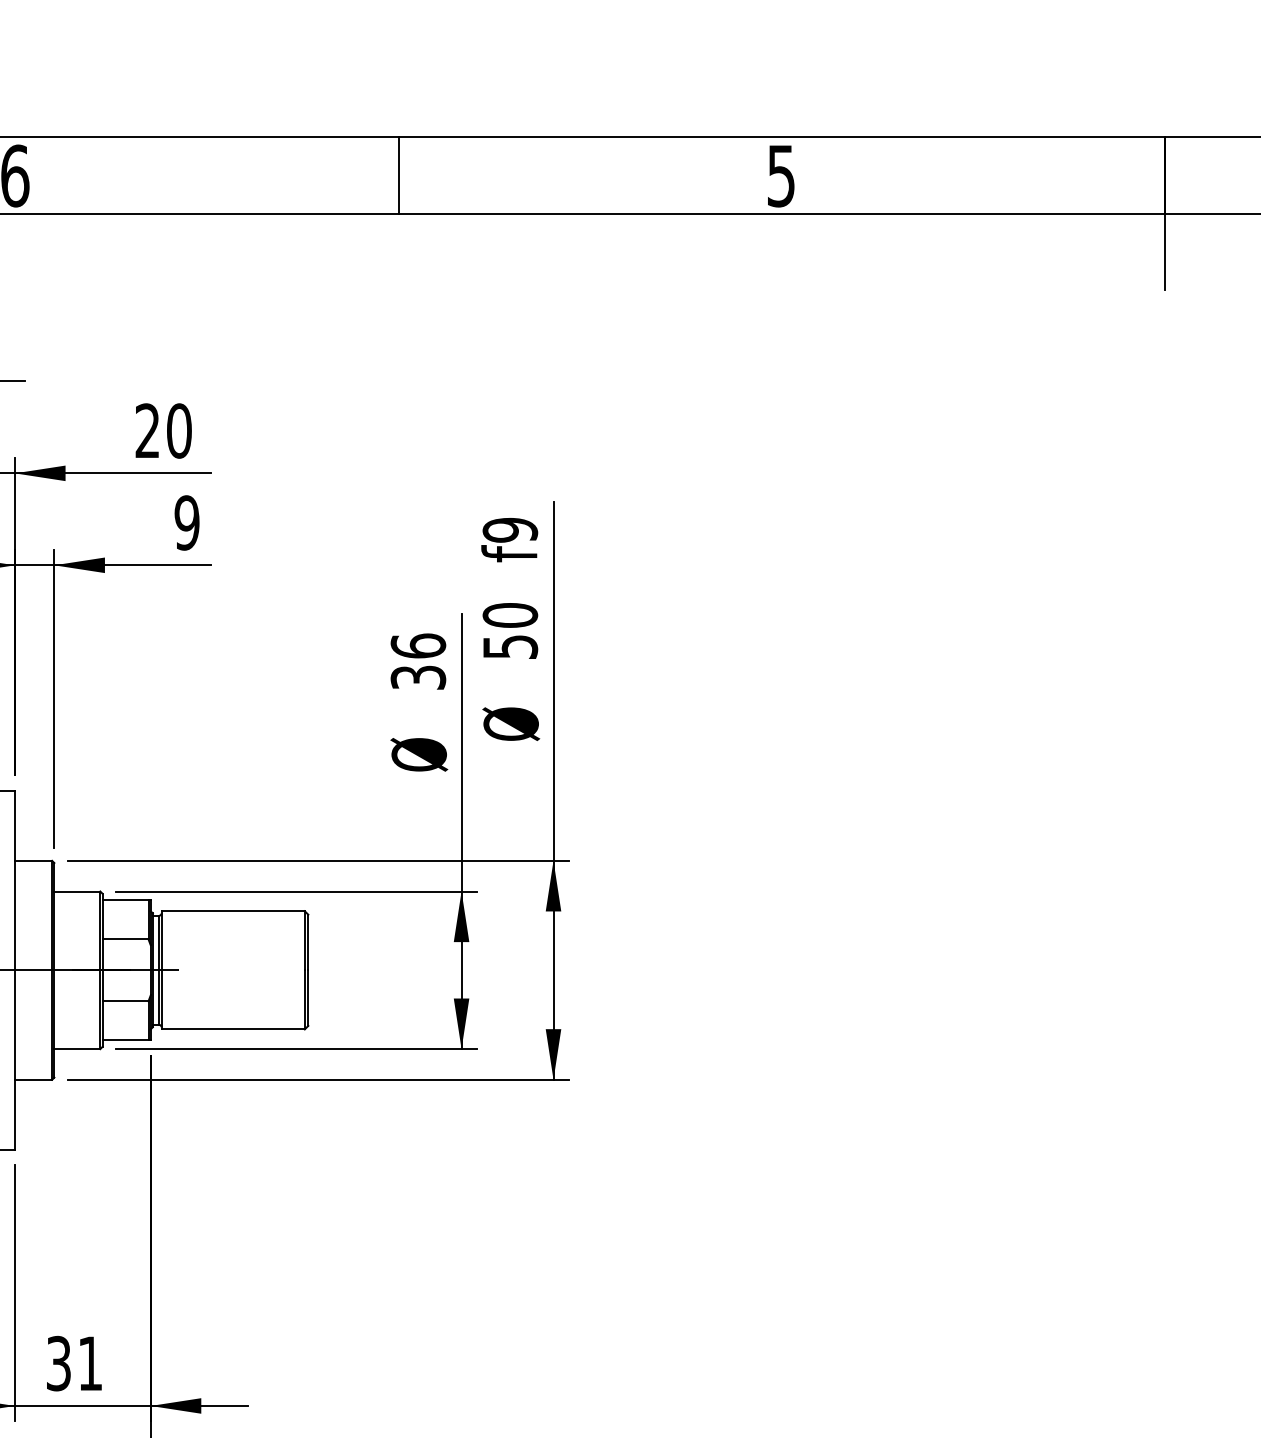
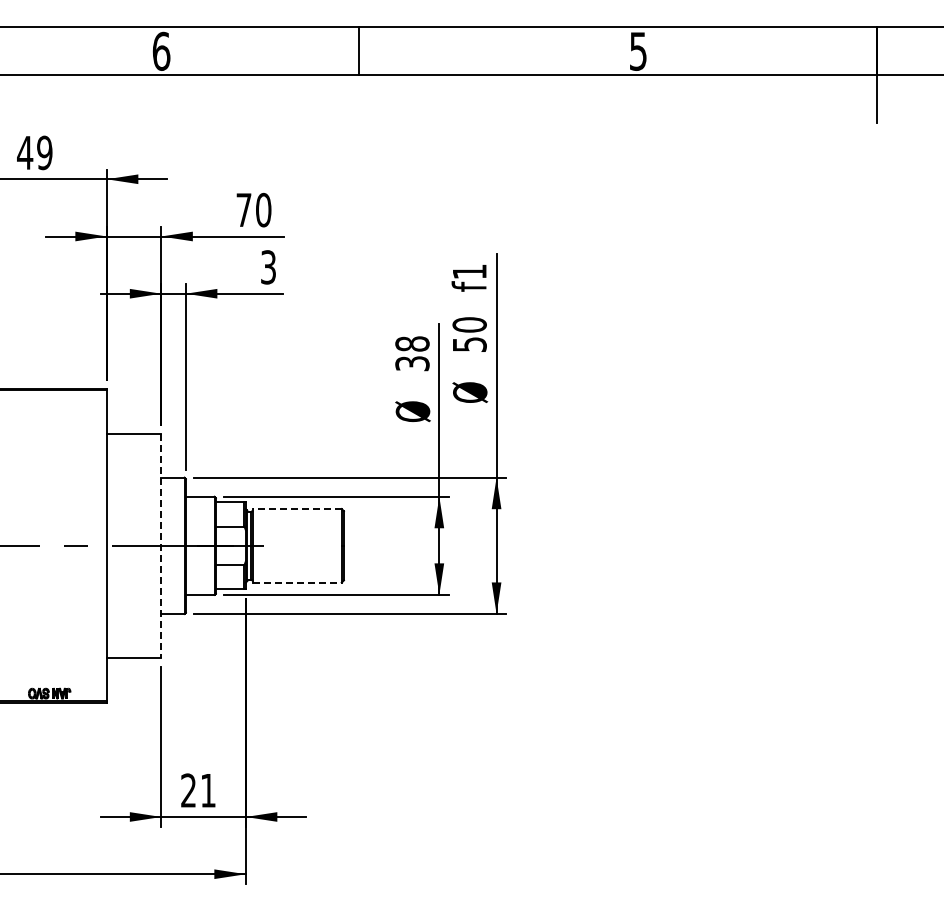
line: (399, 174) -> (359, 50), moved
text: (146, 429) -> (243, 209), 20 -> 70
text: (187, 523) -> (268, 267), 9 -> 3
text: (510, 529) -> (469, 271), f9 -> f1
text: (418, 645) -> (412, 343), 36 -> 38
line: (233, 911) -> (297, 509), solid -> dashed
line: (15, 969) -> (161, 545), solid -> dashed
line: (233, 1029) -> (297, 582), solid -> dashed
text: (58, 1363) -> (188, 790), 31 -> 21

